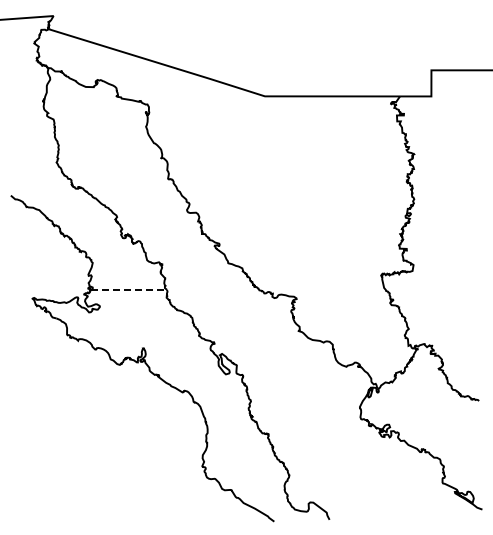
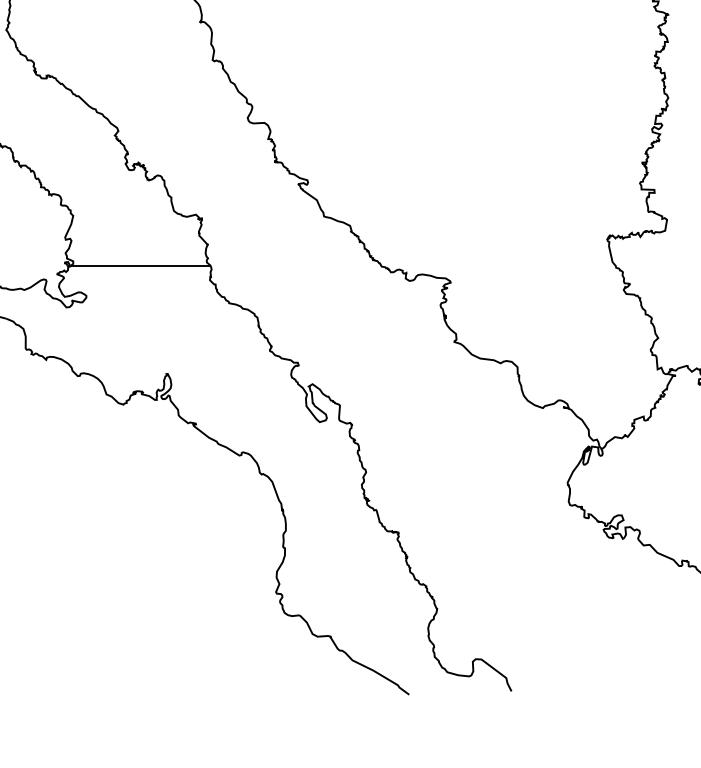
line: (129, 289) -> (141, 265), dashed -> solid

